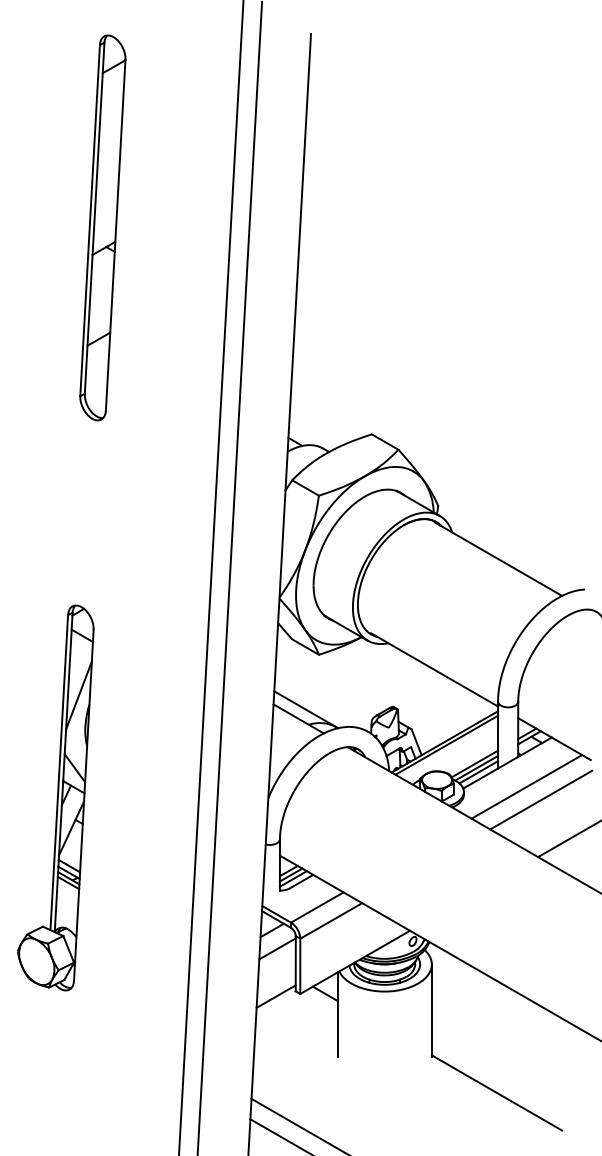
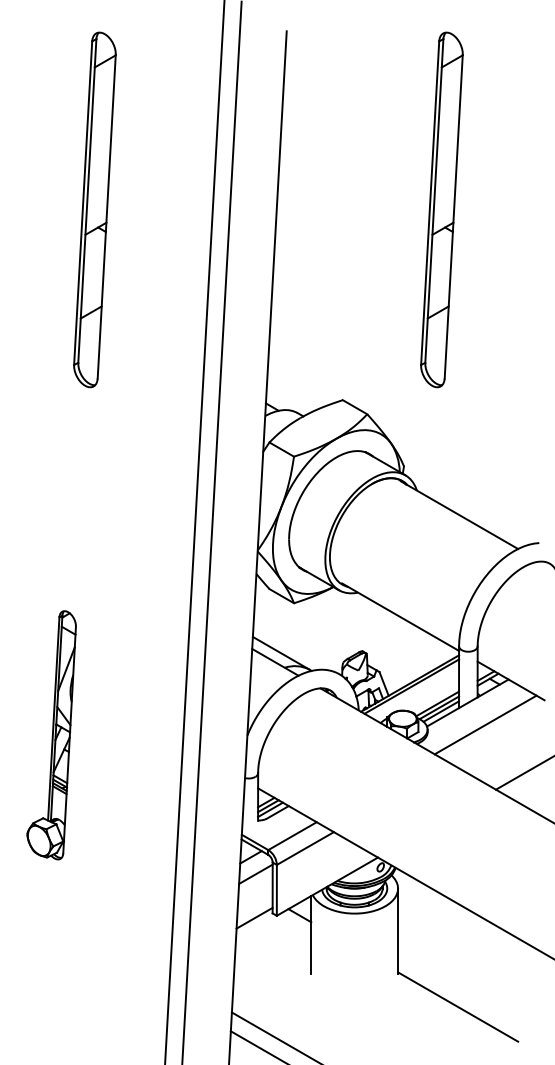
part: (478, 227) -> (441, 209), added
part: (55, 798) -> (51, 735), size x0.7
line: (540, 800) -> (498, 737), removed

